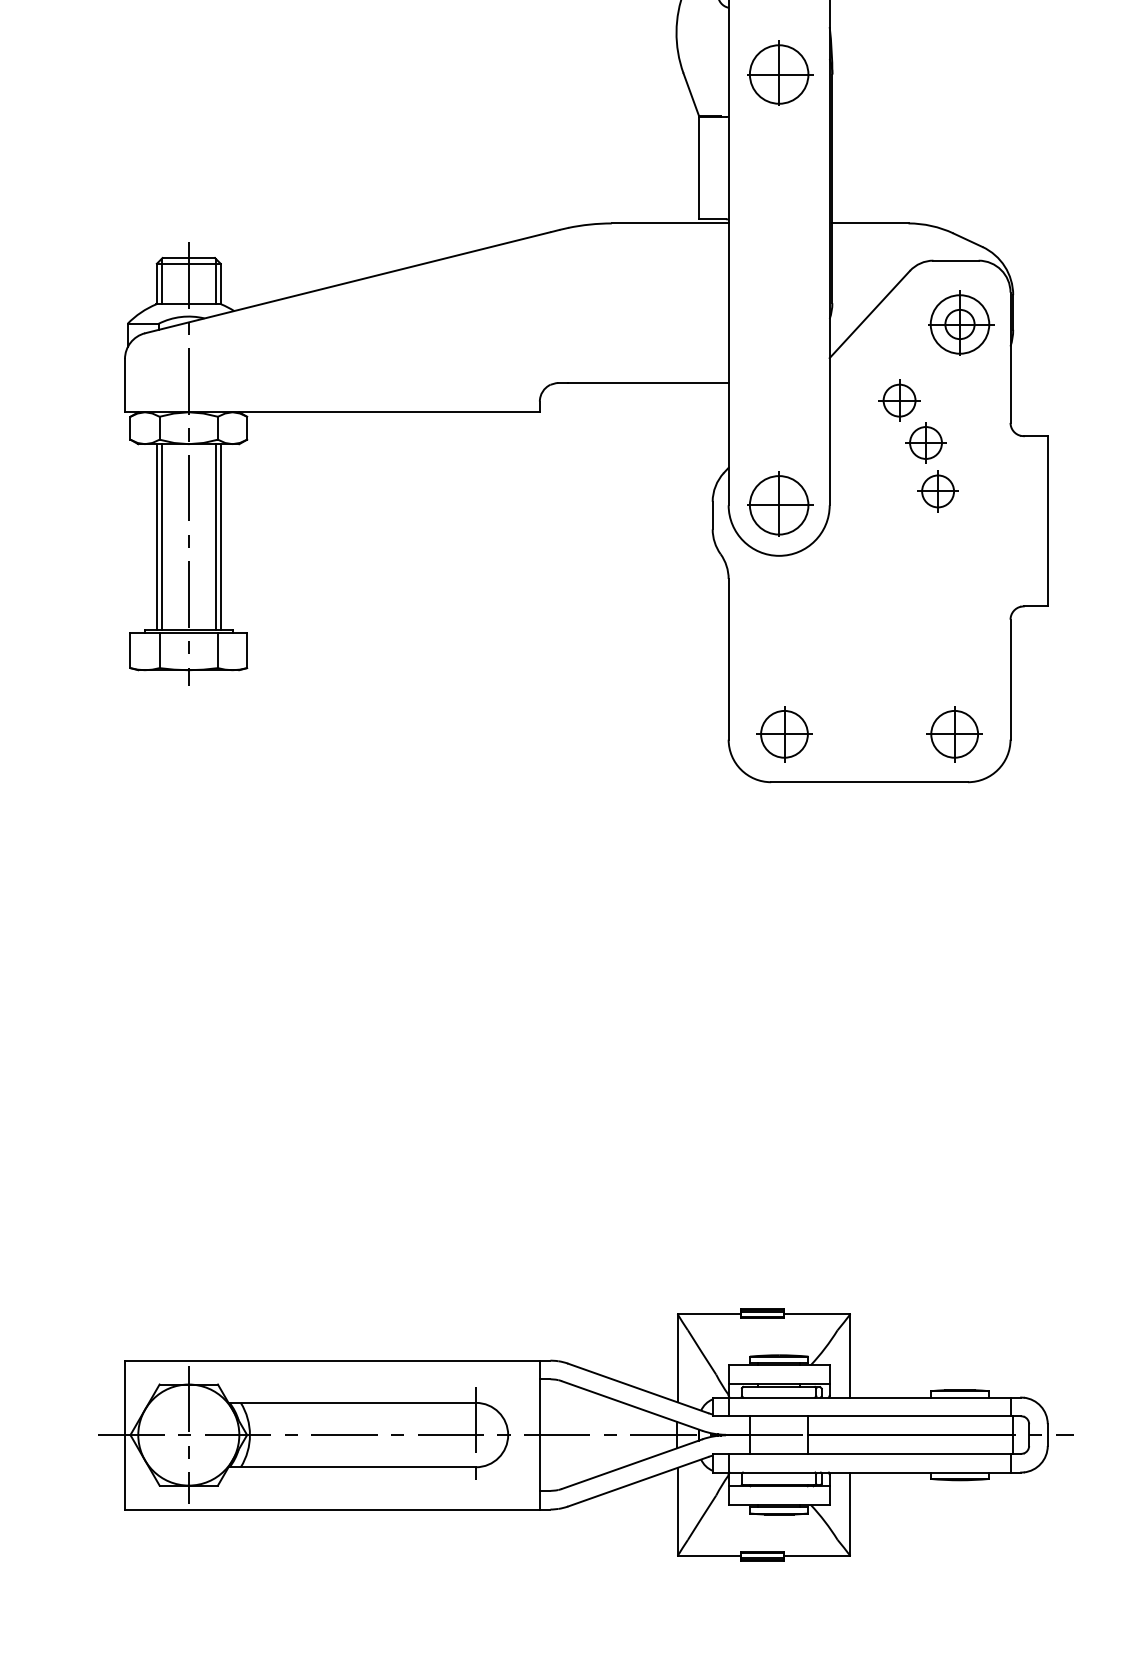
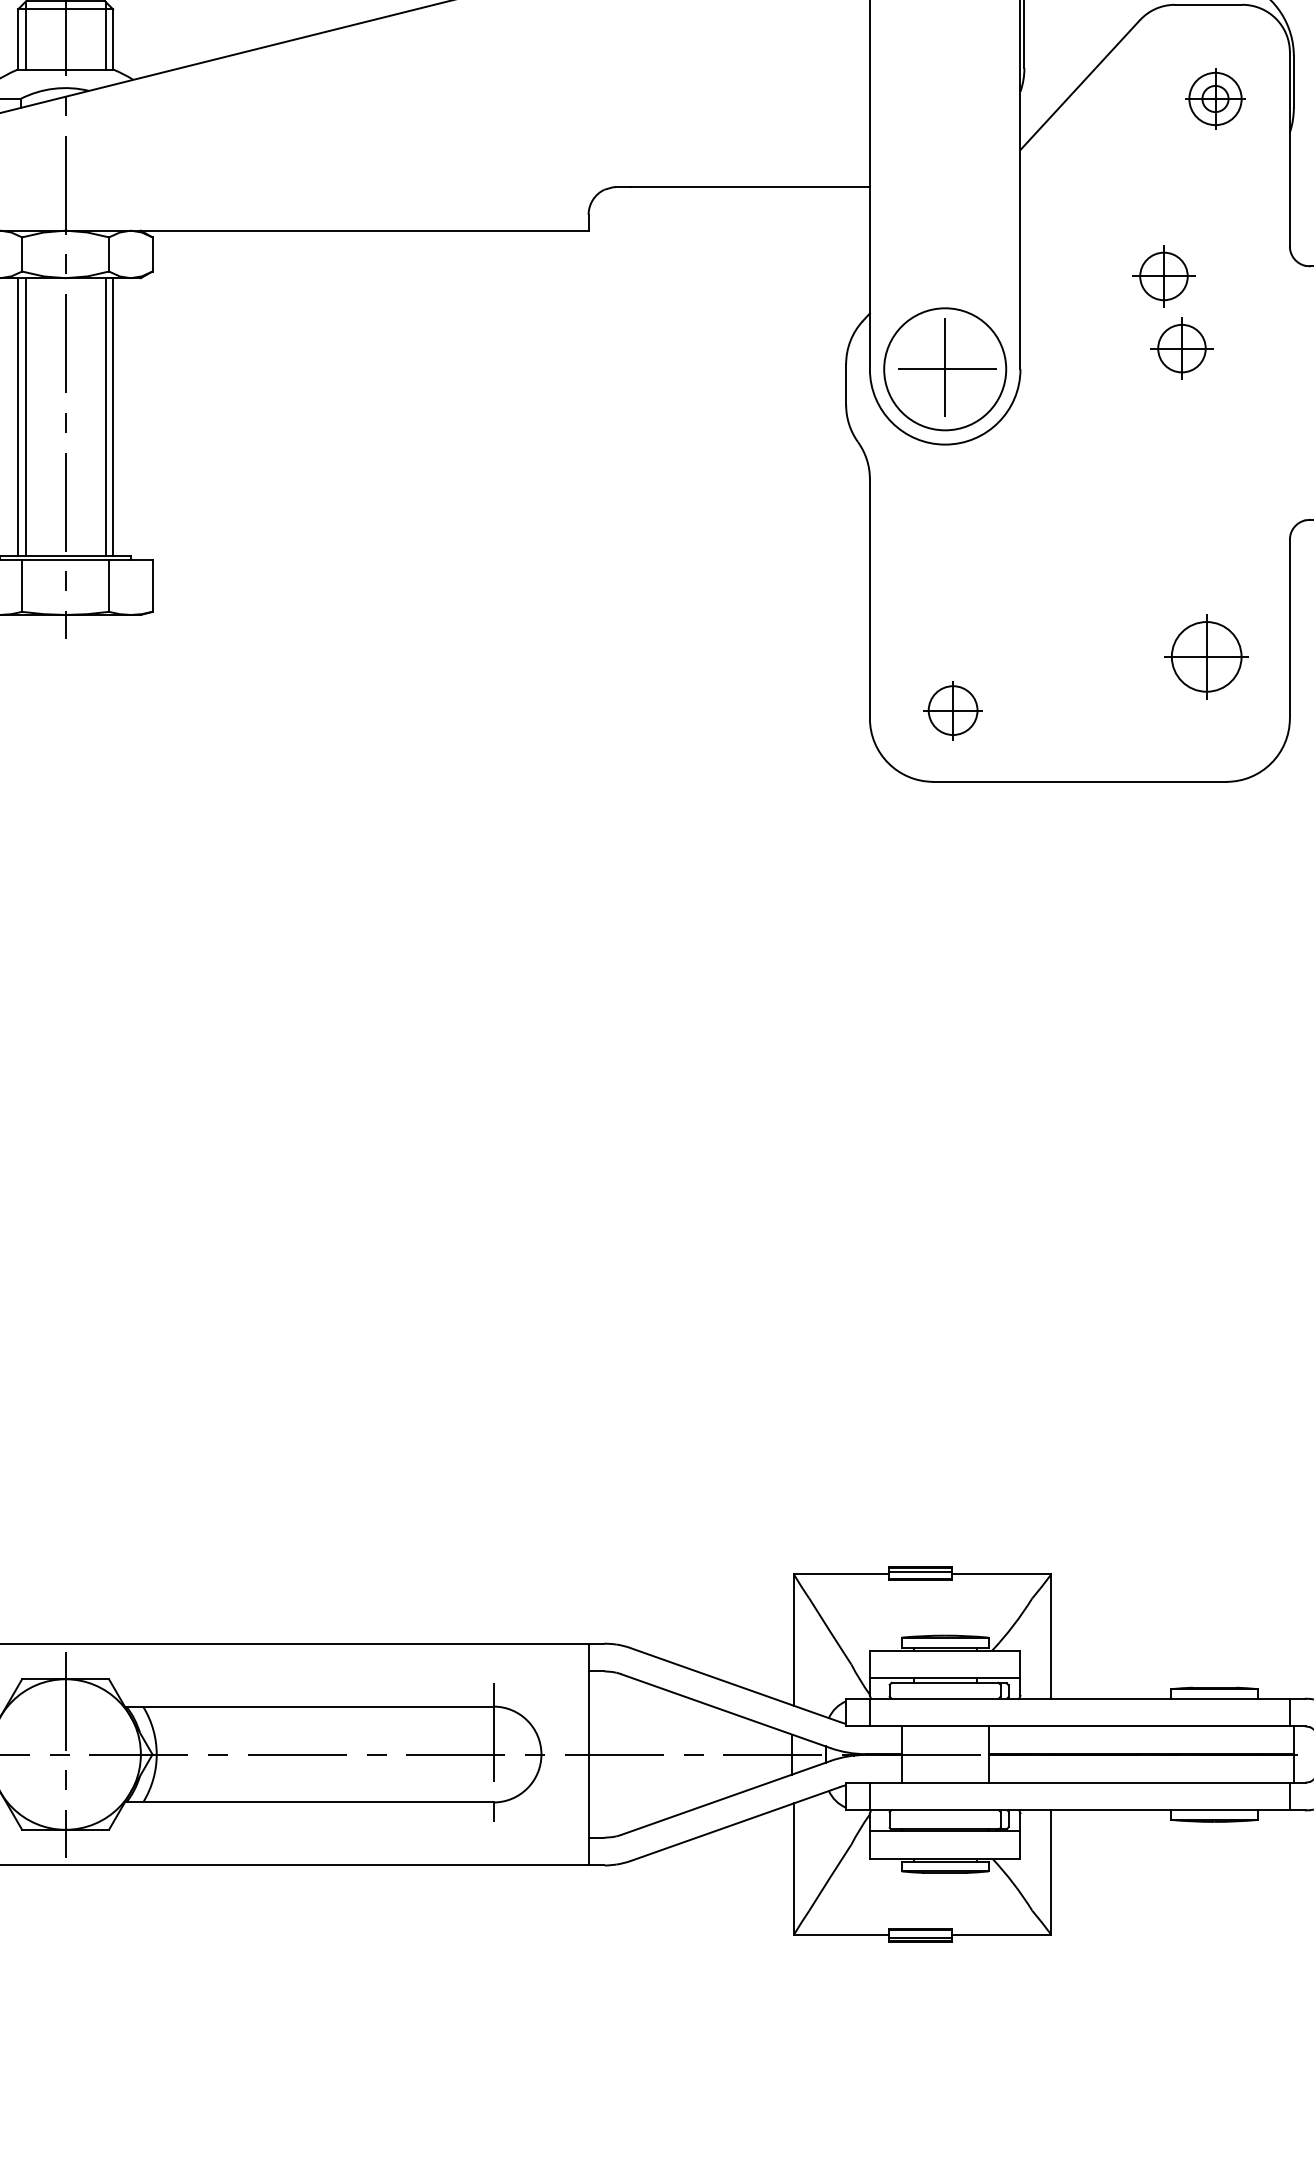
part: (961, 322) -> (1216, 96), size x0.6
part: (899, 400) -> (1124, 213), removed
circle: (778, 505) -> (944, 369), size x1.4
part: (784, 734) -> (953, 710), size x0.7
part: (954, 734) -> (1206, 657), moved

